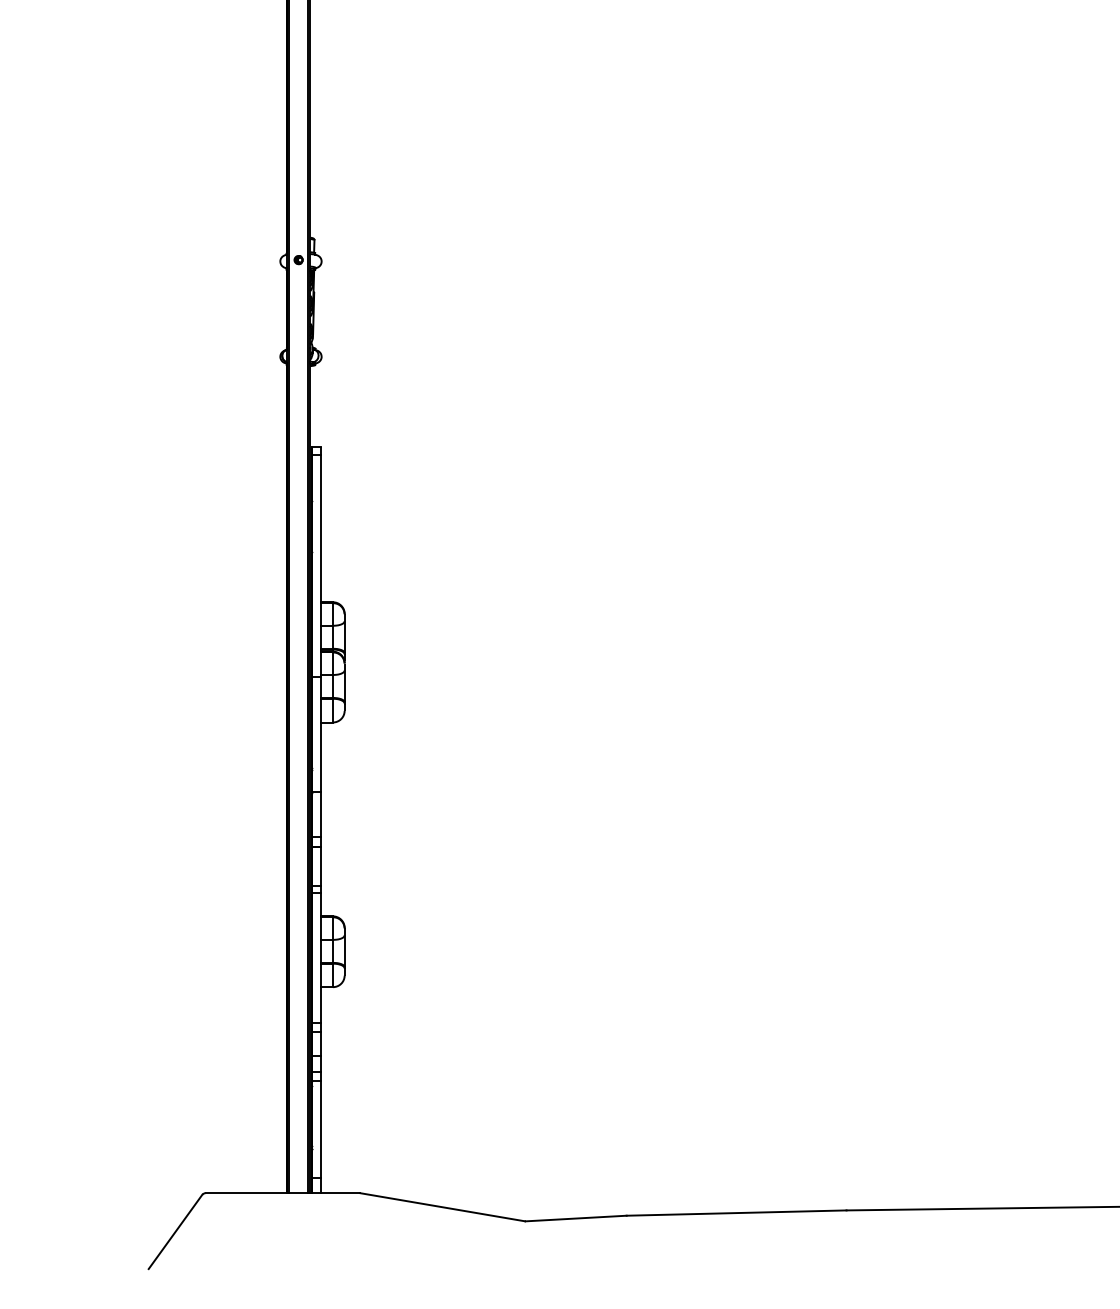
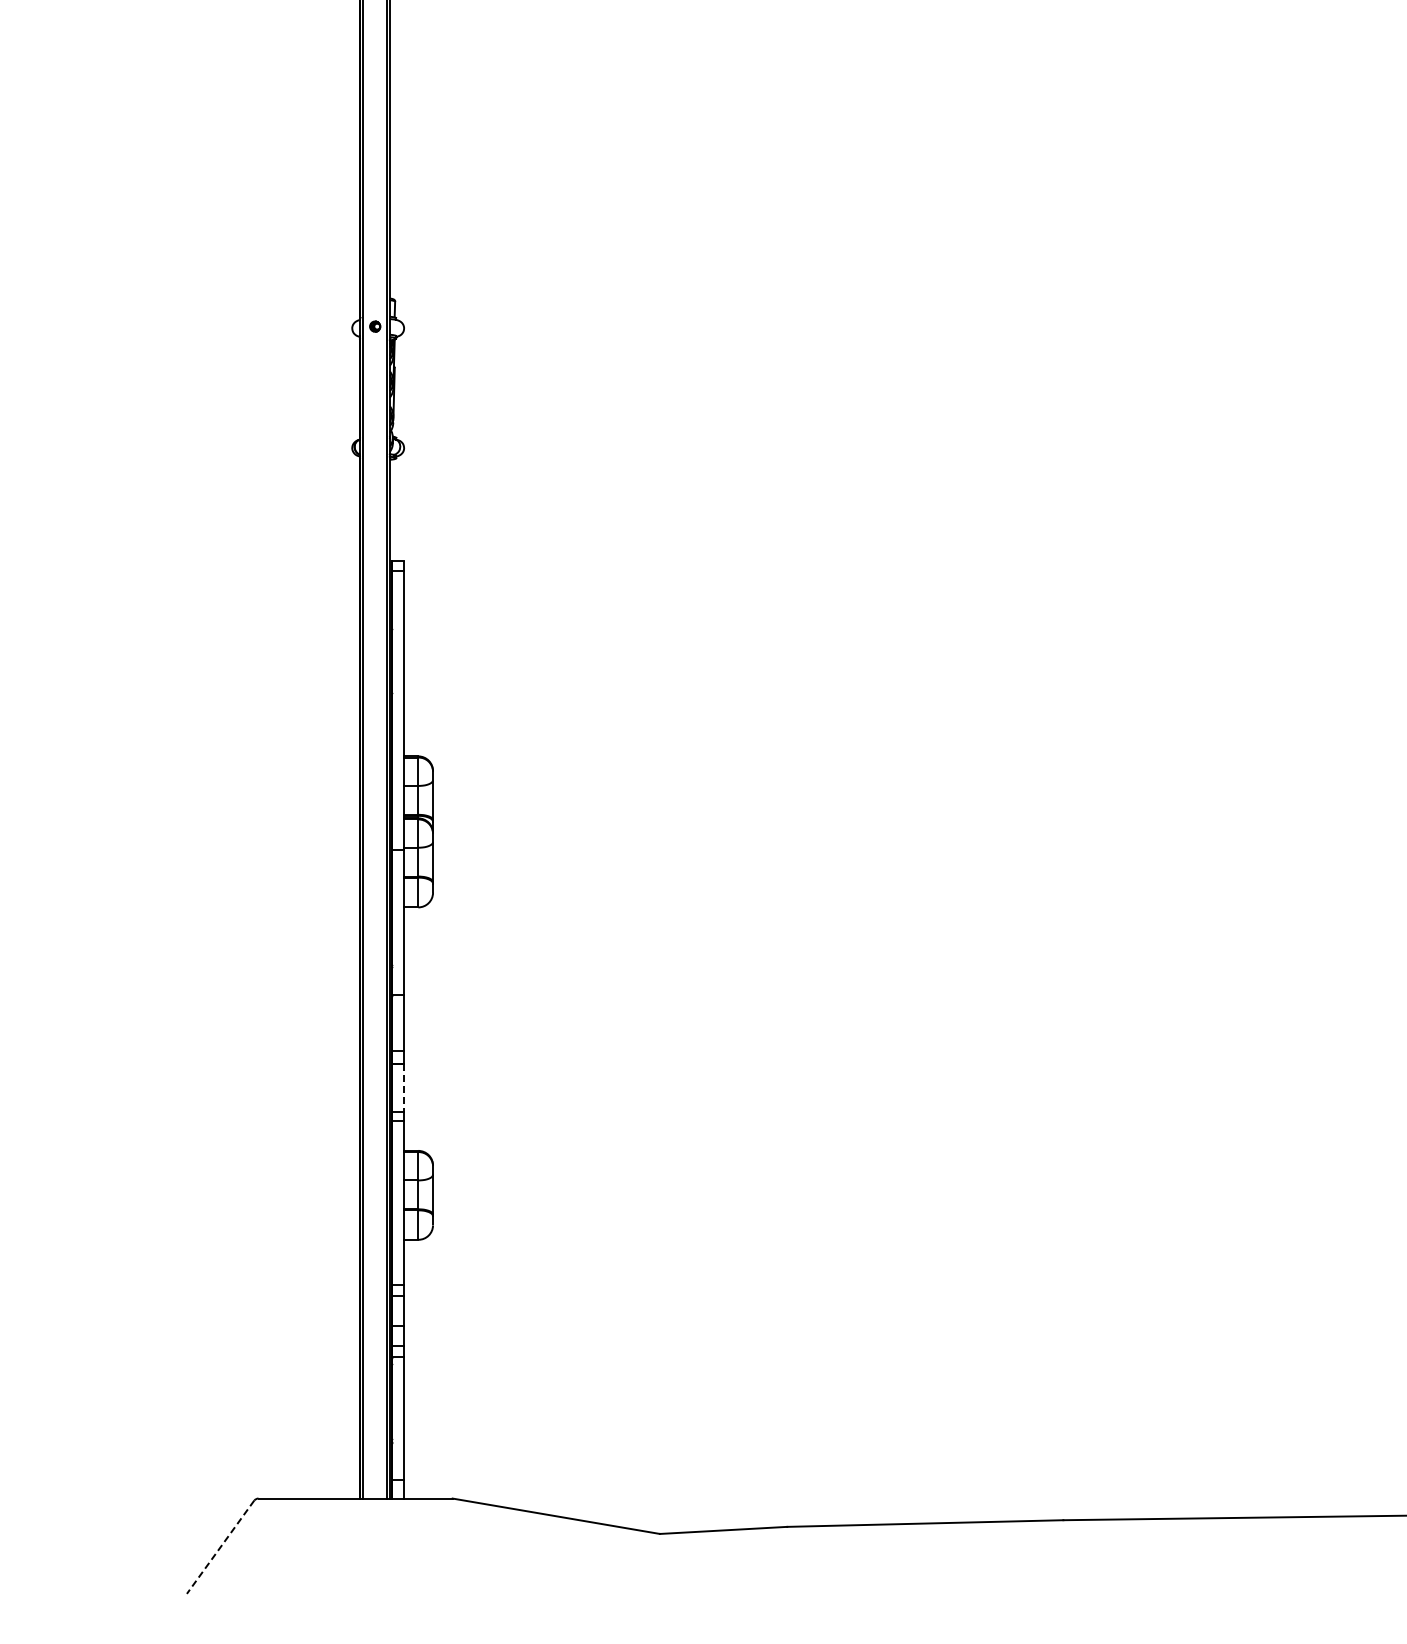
line: (321, 866) -> (403, 1088), solid -> dashed
line: (175, 1232) -> (220, 1547), solid -> dashed

